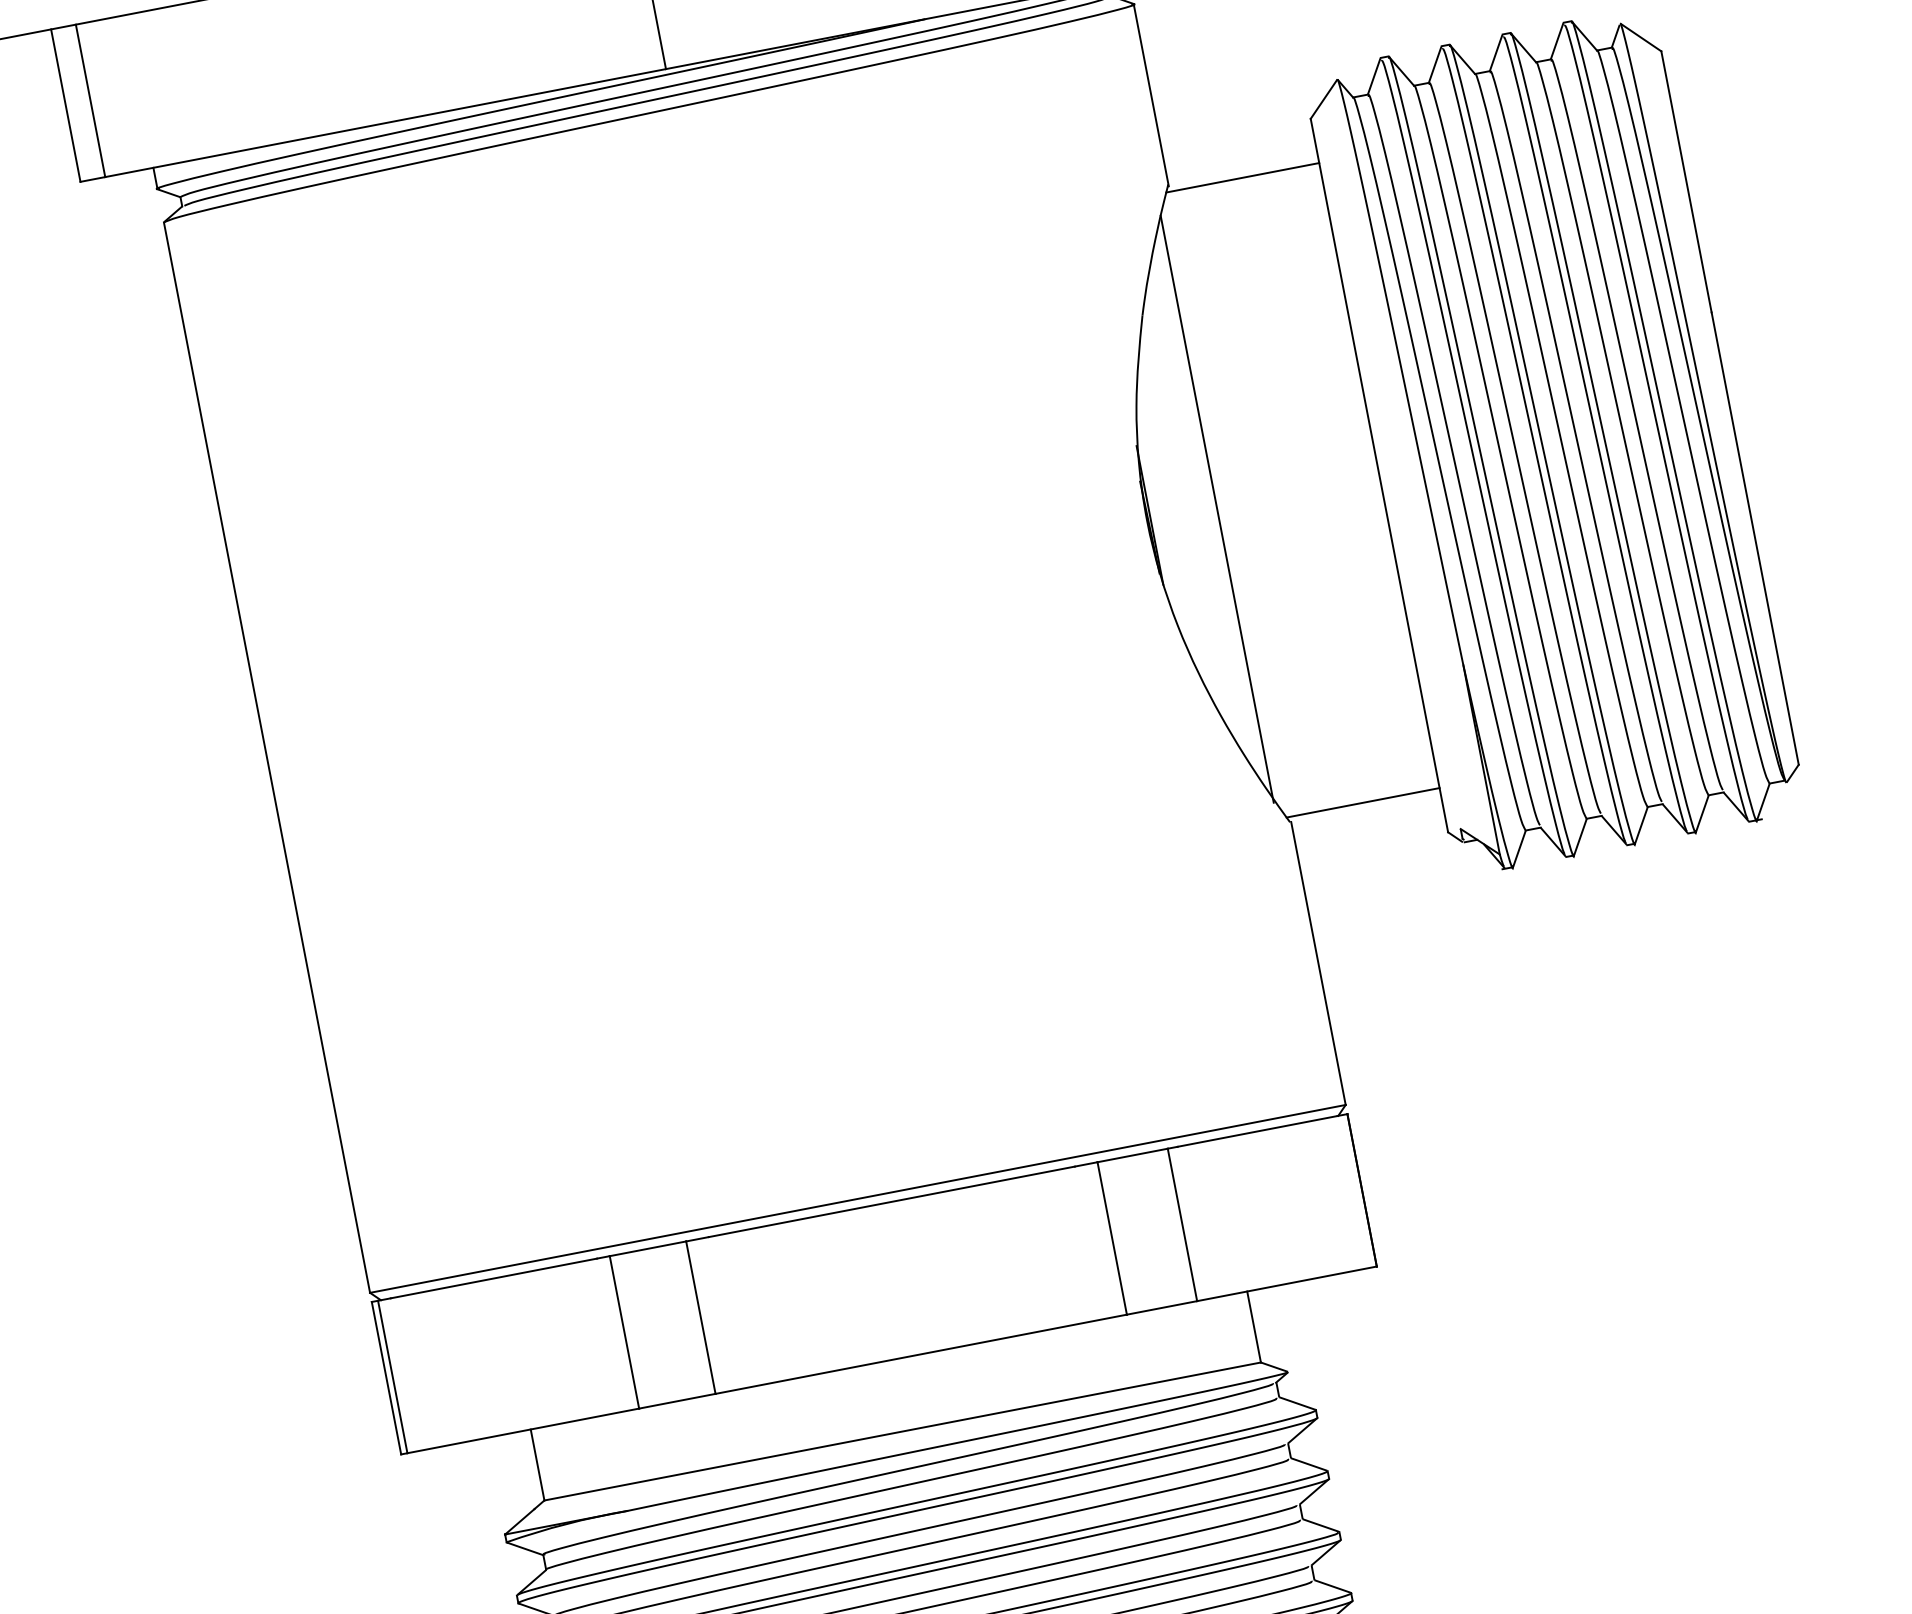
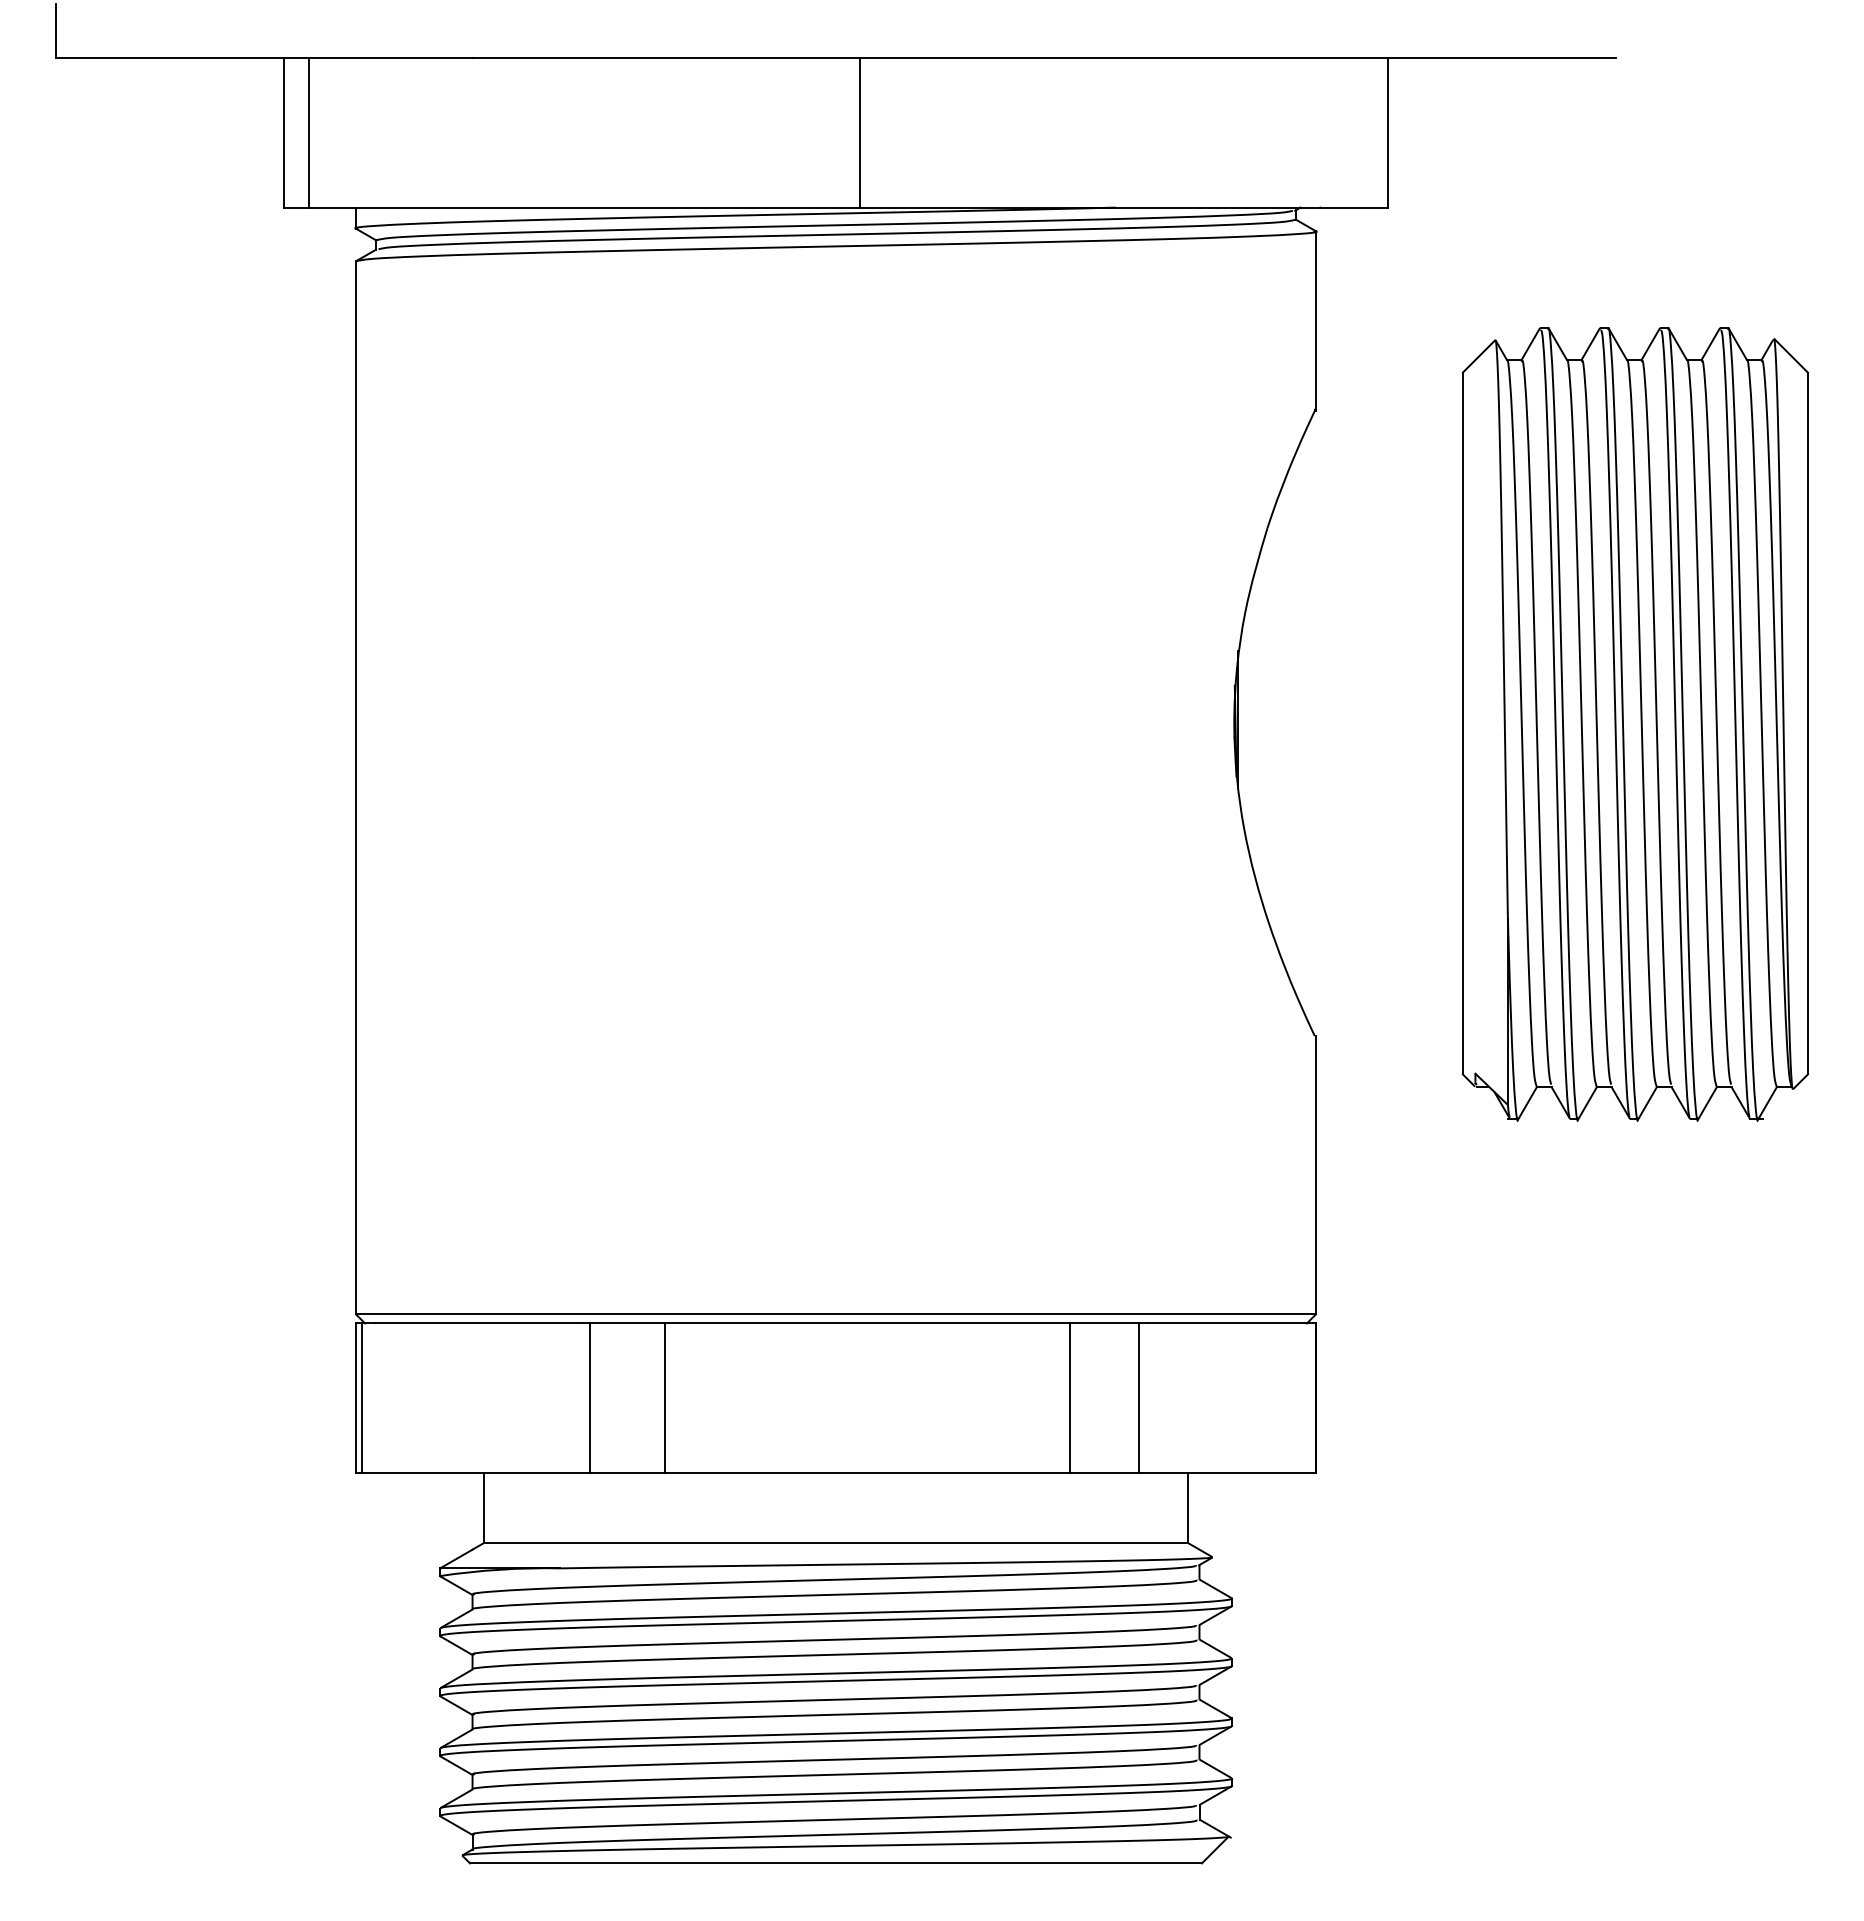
line: (1242, 178) -> (1387, 416), removed
line: (1216, 508) -> (1302, 725), removed
line: (1362, 802) -> (1387, 1030), removed

